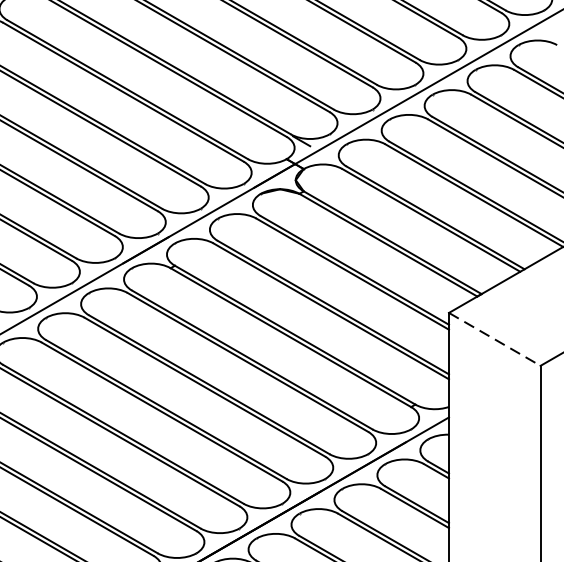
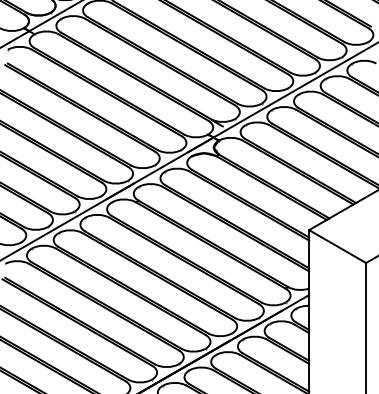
line: (494, 339) -> (337, 246), dashed -> solid

